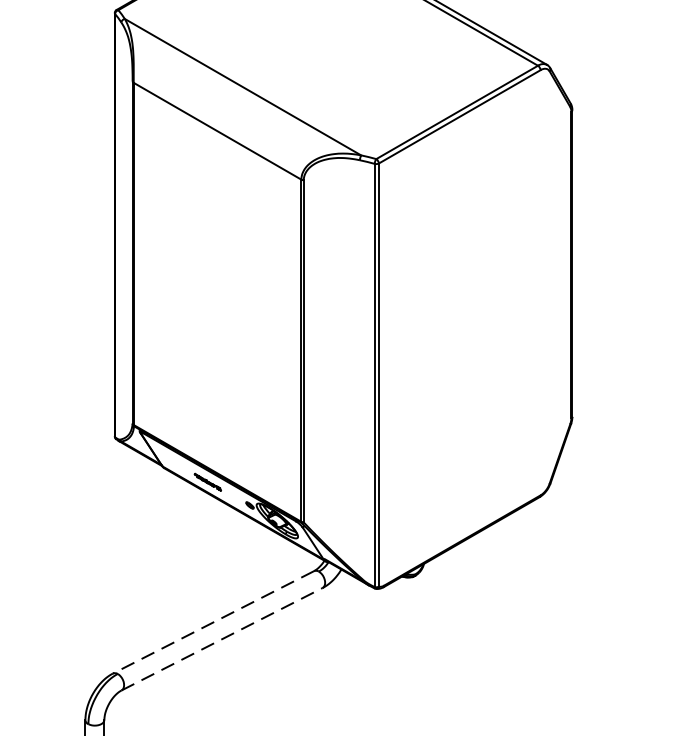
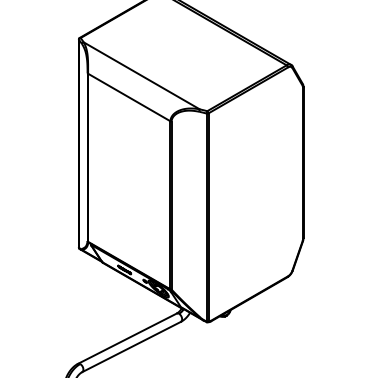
line: (211, 623) -> (126, 339), dashed -> solid
line: (222, 638) -> (131, 346), dashed -> solid

